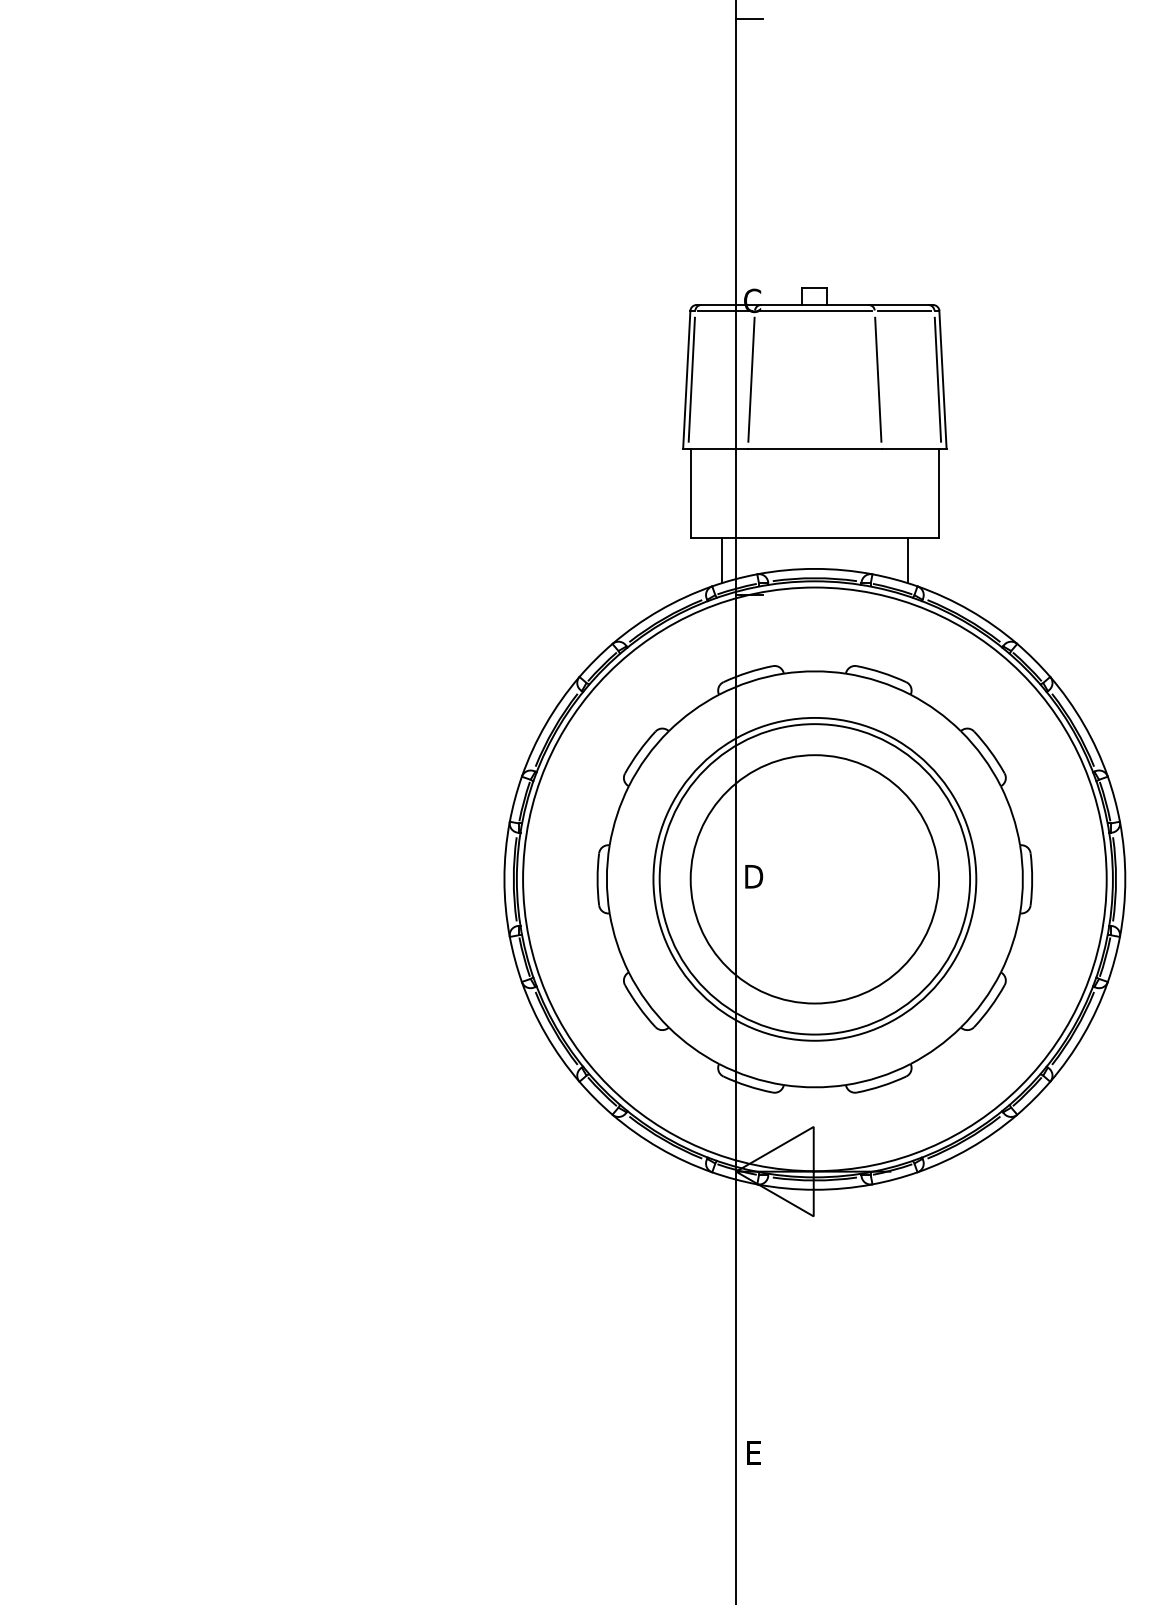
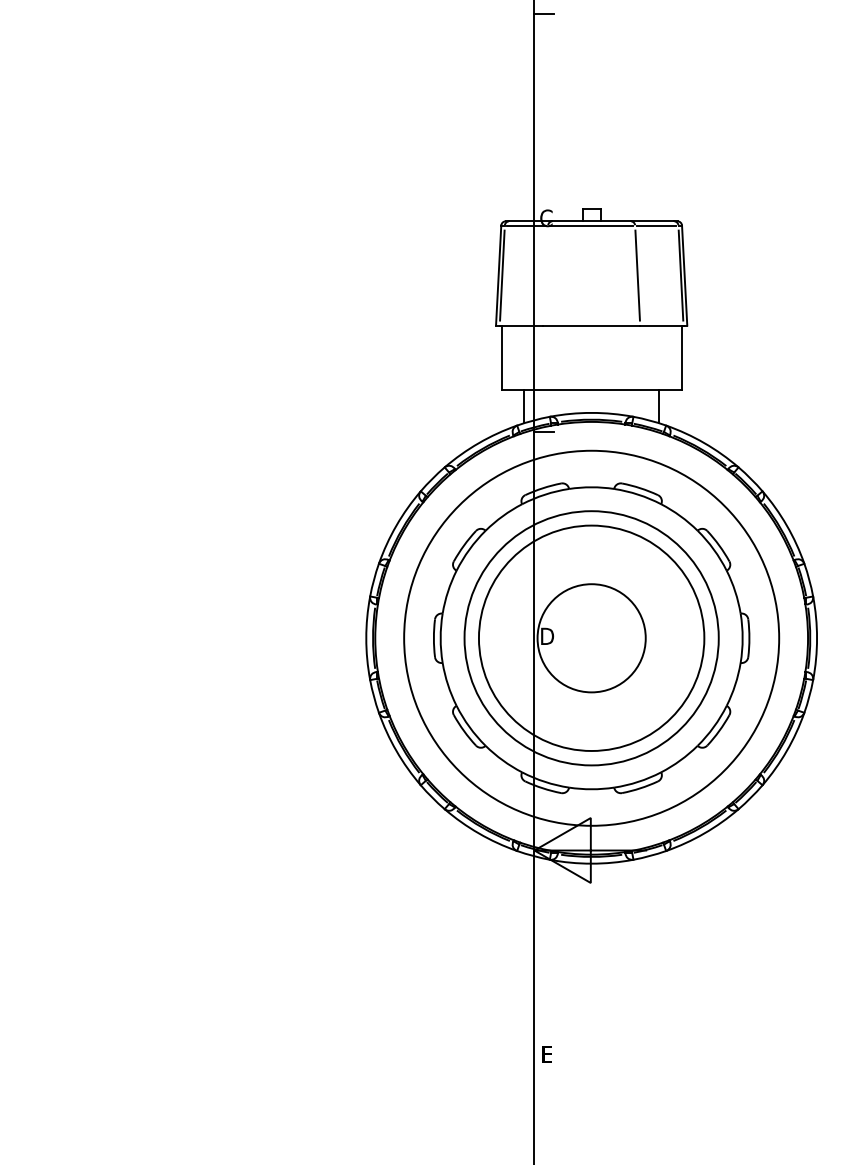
line: (751, 379) -> (545, 275), removed
circle: (814, 878) -> (591, 637), size x1.6
circle: (814, 879) -> (591, 638), size x0.6
circle: (814, 879) -> (591, 638), size x0.6

